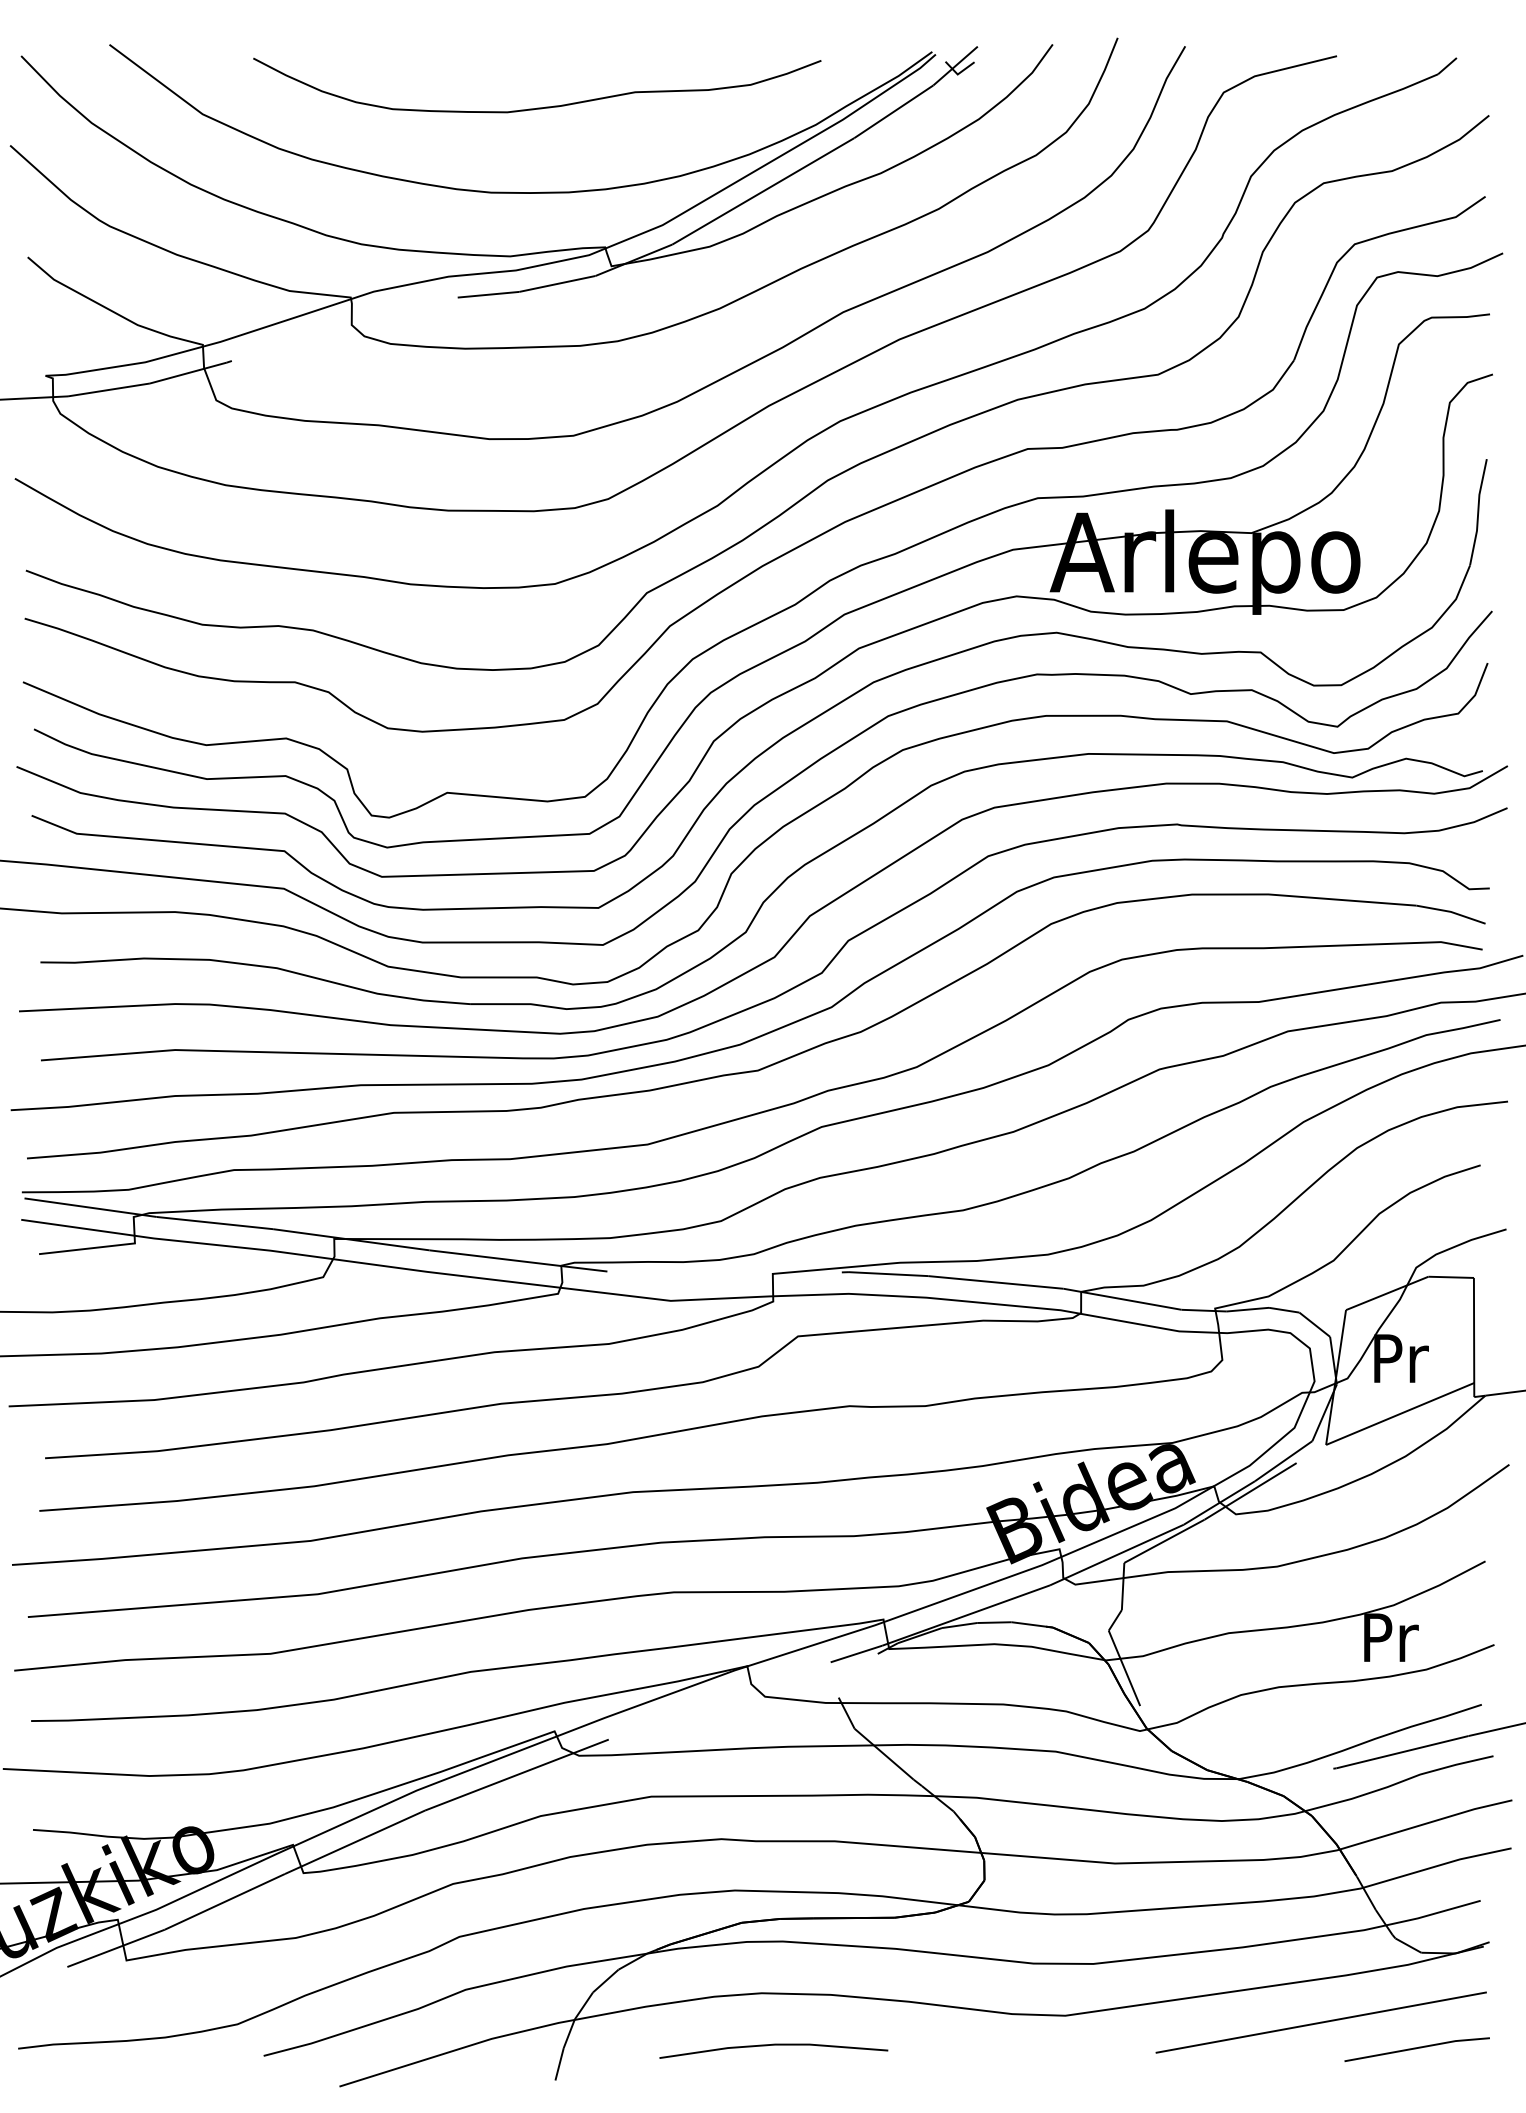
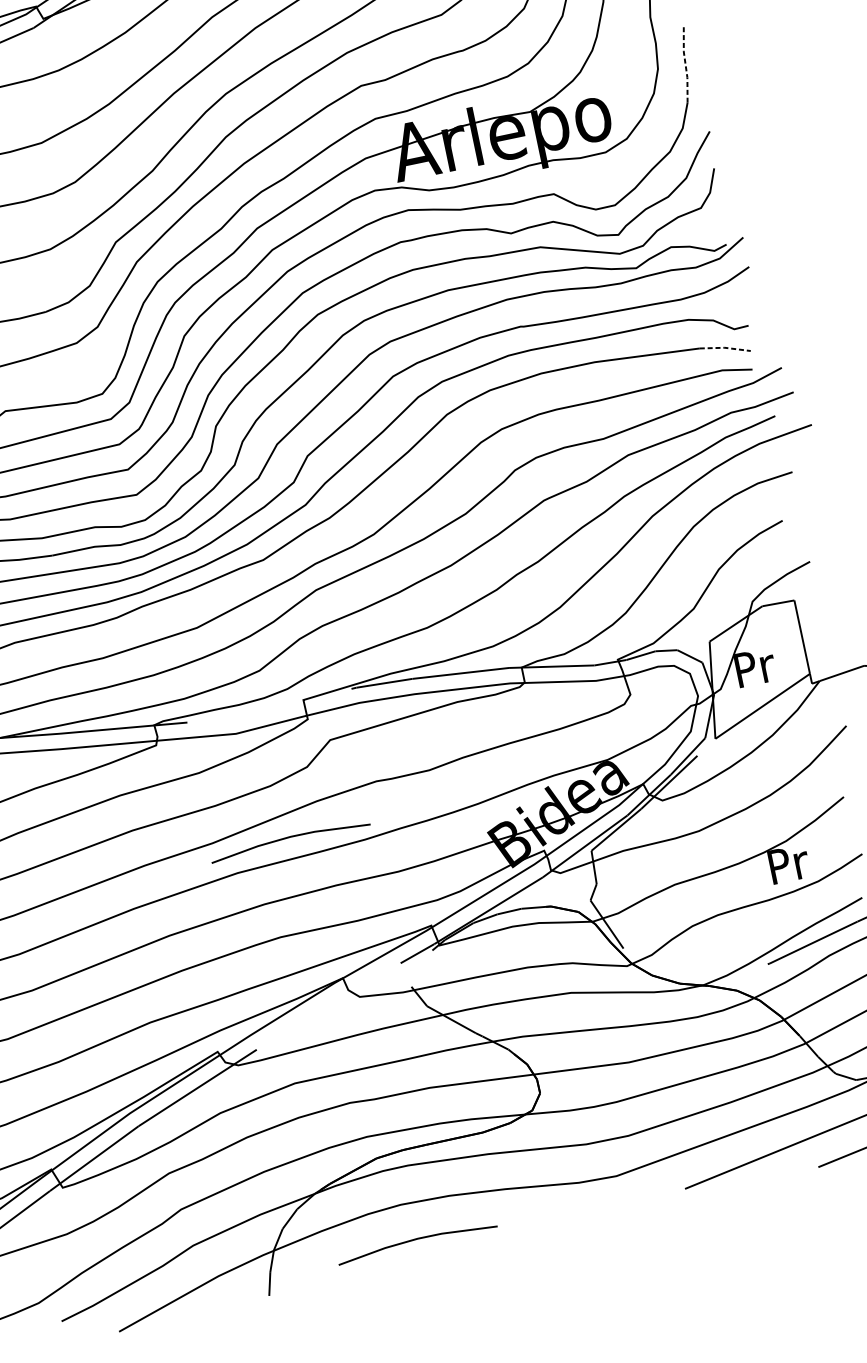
line: (1478, 512) -> (685, 64), solid -> dashed
line: (1450, 911) -> (724, 347), solid -> dashed
line: (714, 1458) -> (289, 837), added

